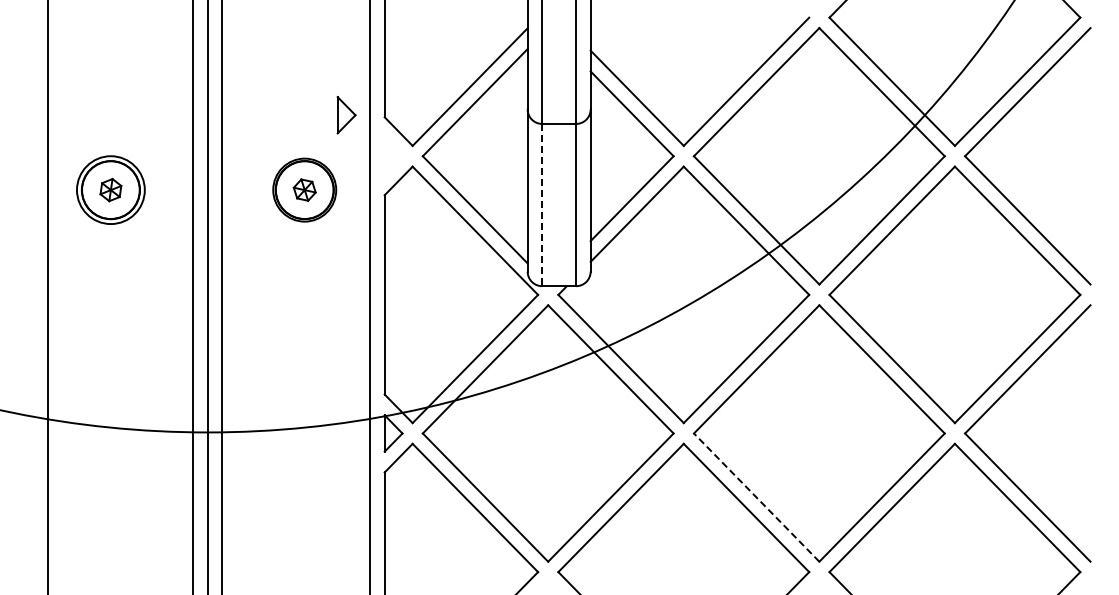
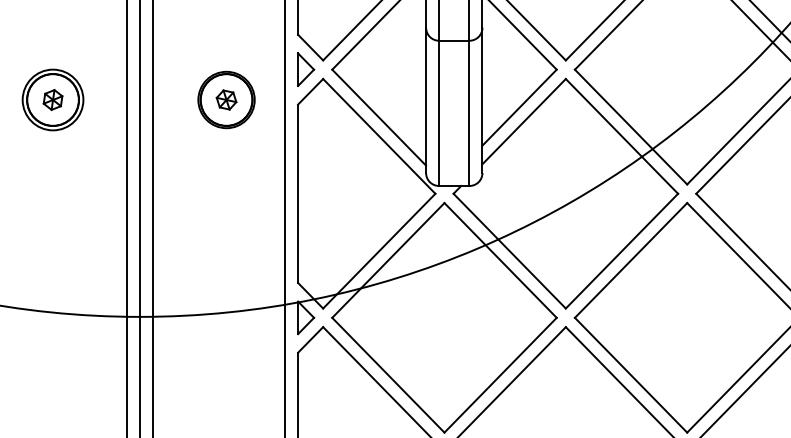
part: (346, 115) -> (305, 69), moved
line: (542, 205) -> (439, 113), dashed -> solid
line: (756, 497) -> (630, 375), dashed -> solid

